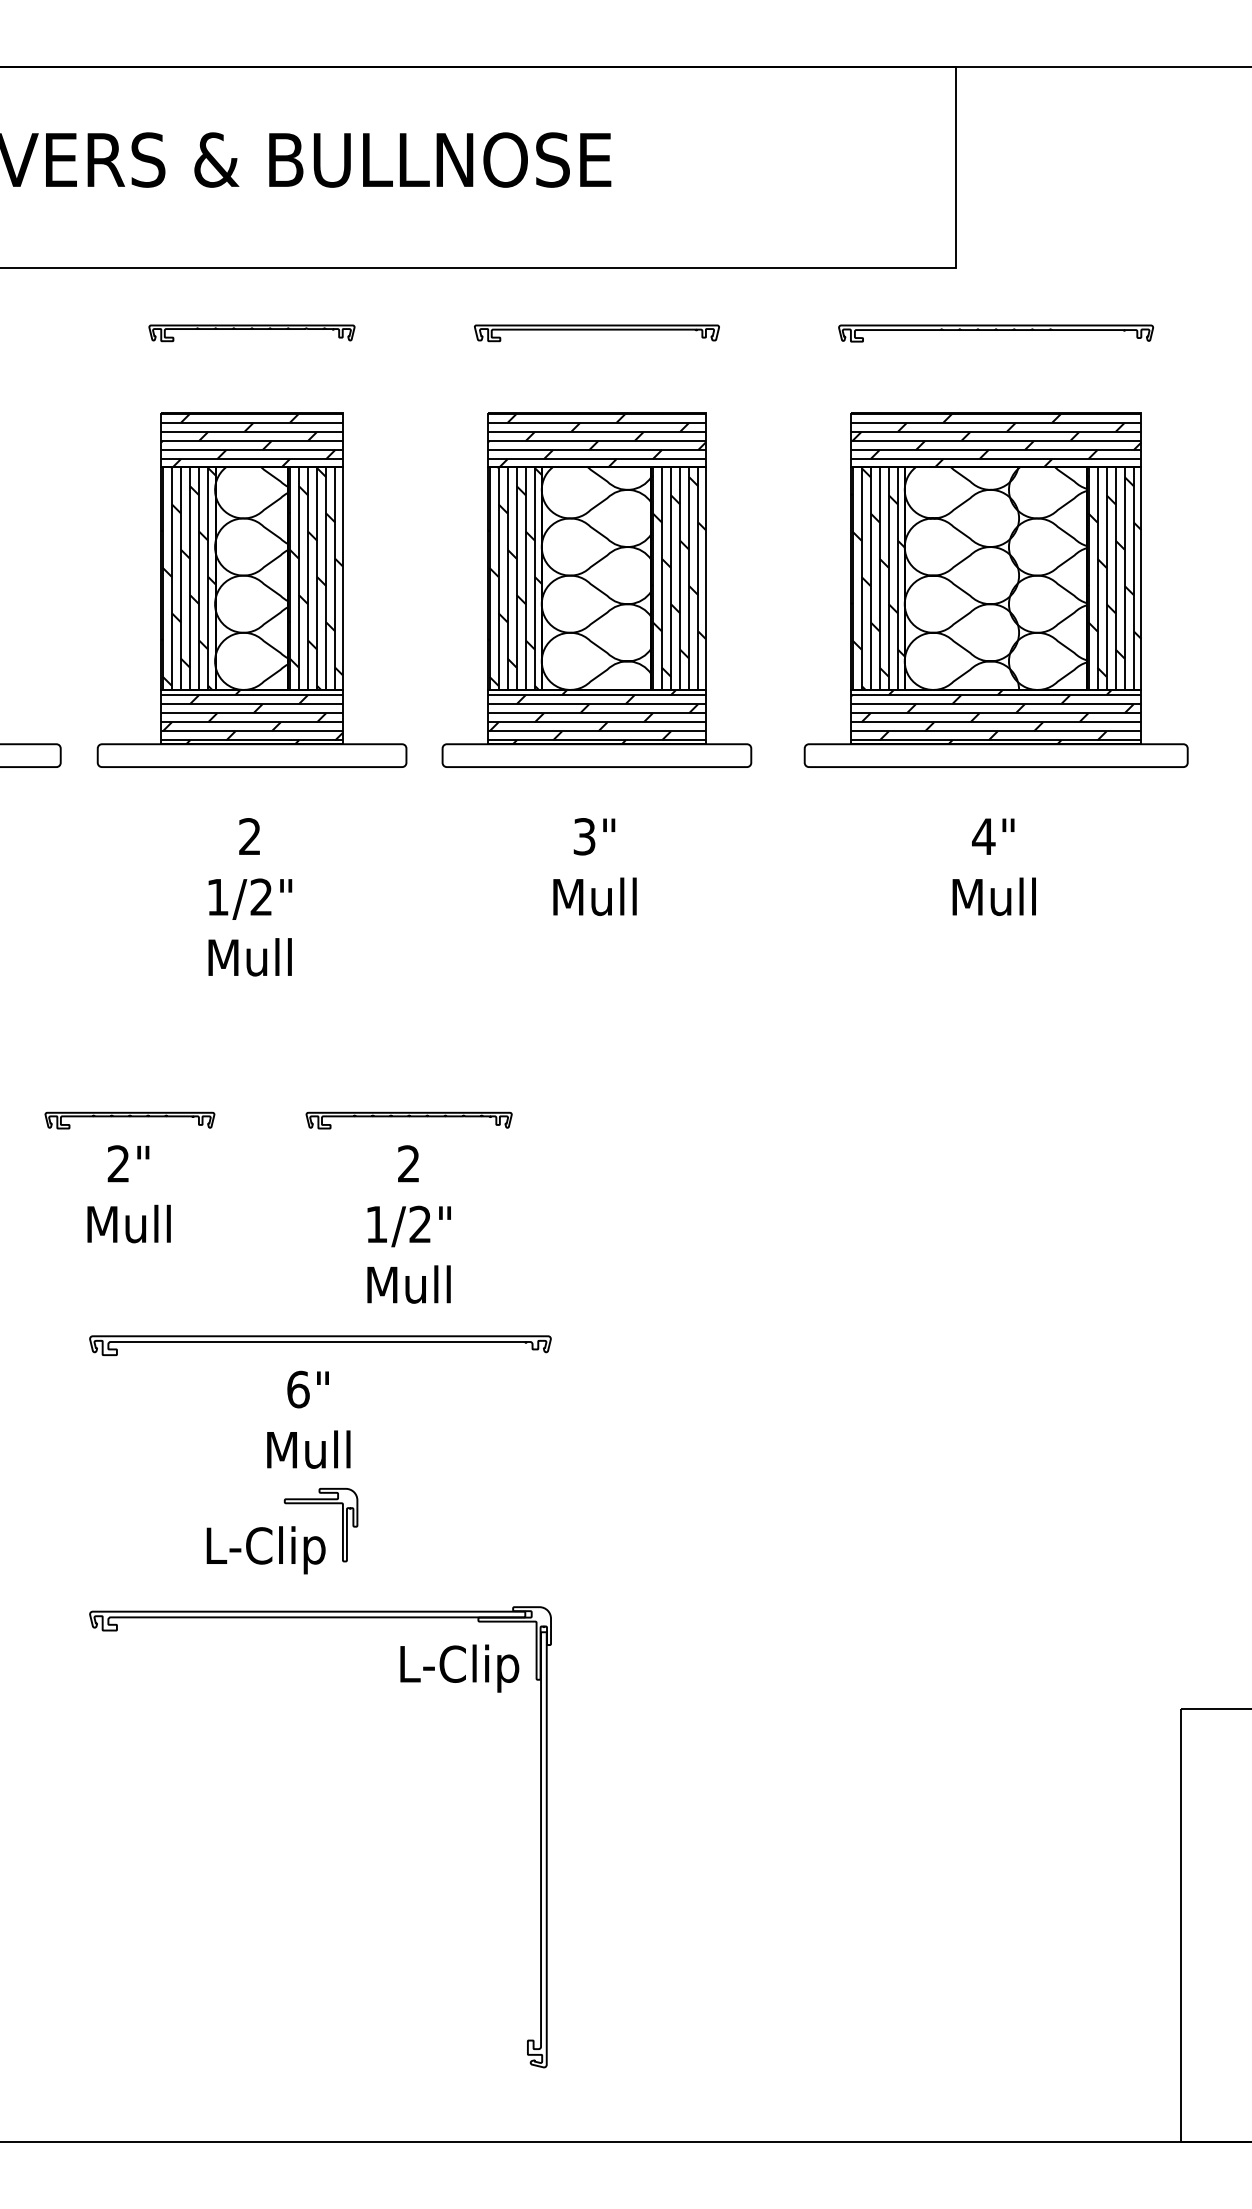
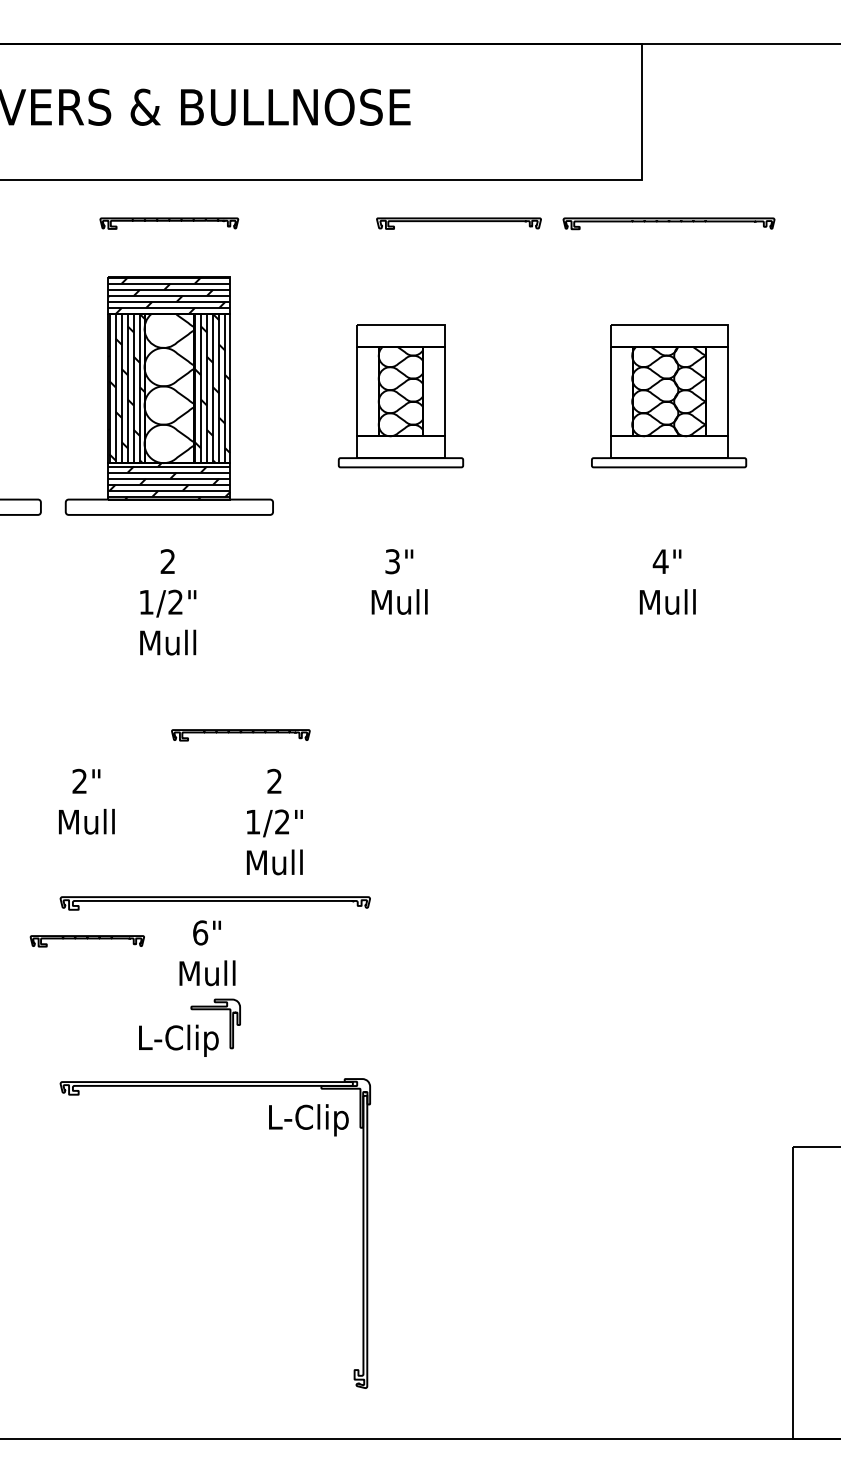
part: (596, 333) -> (458, 223), moved
part: (596, 589) -> (400, 395), size x0.6
part: (995, 589) -> (668, 395), size x0.6
part: (128, 1120) -> (86, 941), moved
part: (408, 1120) -> (240, 735), moved

